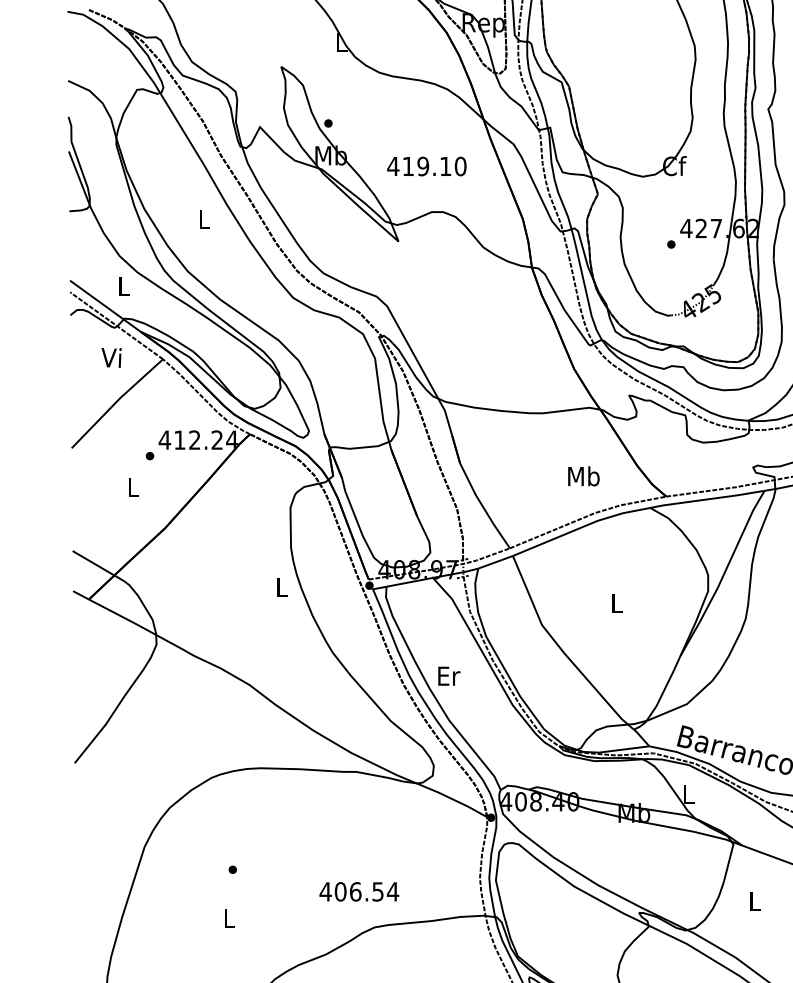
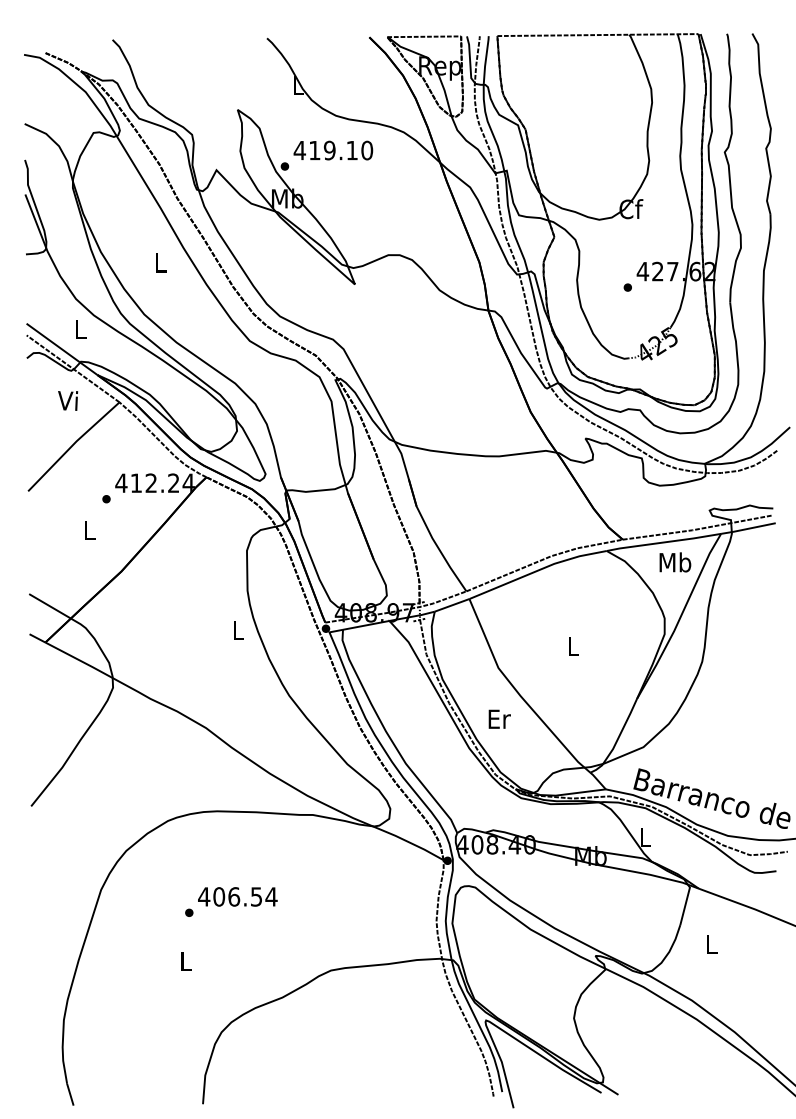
text: (427, 166) -> (333, 150), moved
text: (584, 476) -> (675, 562), moved
text: (449, 675) -> (499, 718), moved
text: (359, 891) -> (237, 896), moved

